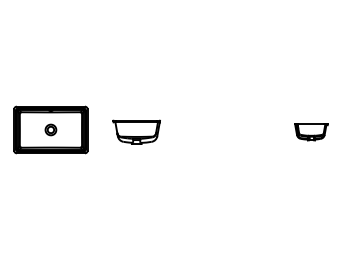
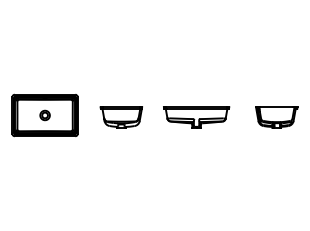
part: (220, 131) -> (195, 116), added
part: (311, 131) -> (276, 116), size x1.43

